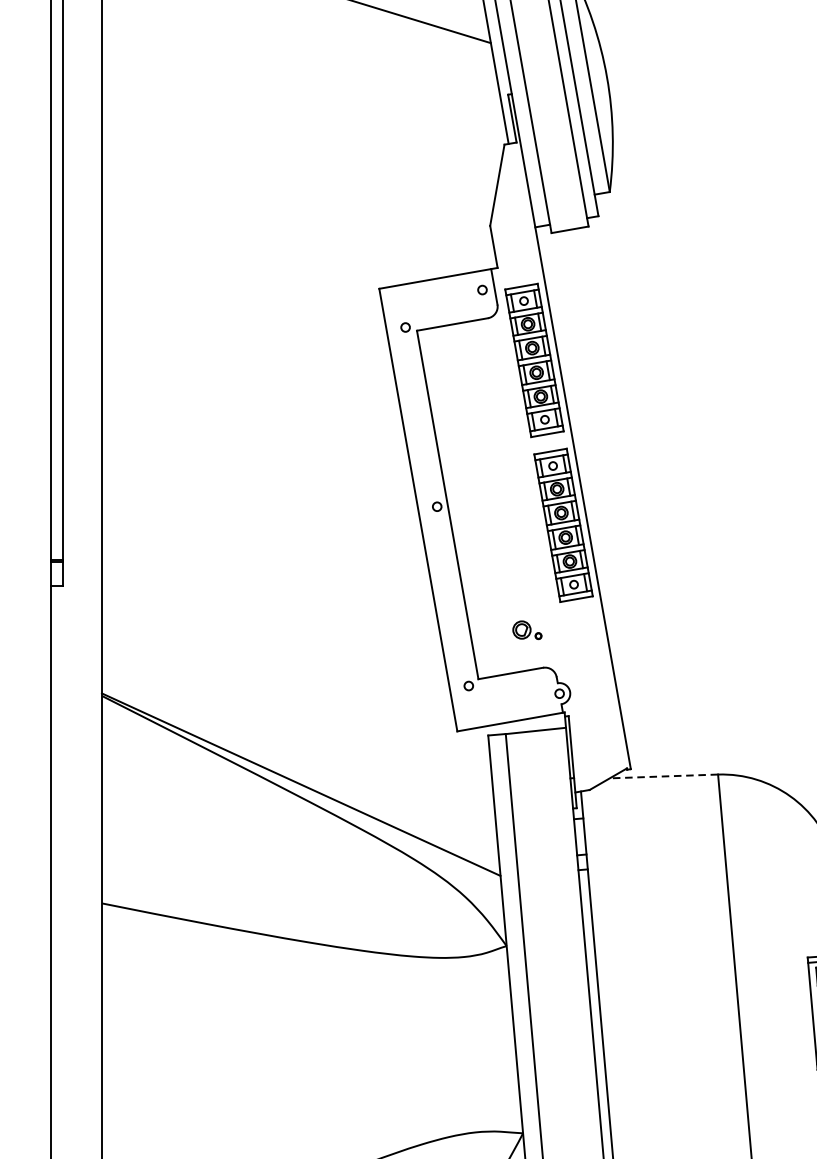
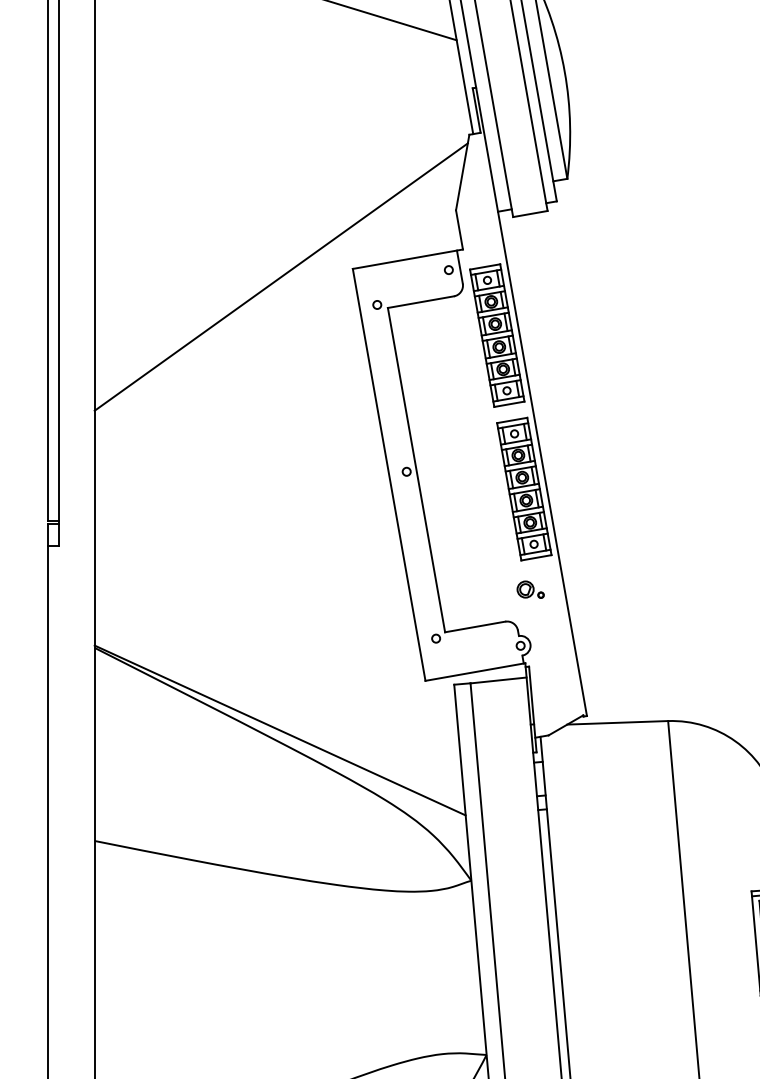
line: (301, 296) -> (280, 276), added
part: (527, 629) -> (530, 589), moved
line: (663, 776) -> (617, 722), dashed -> solid

